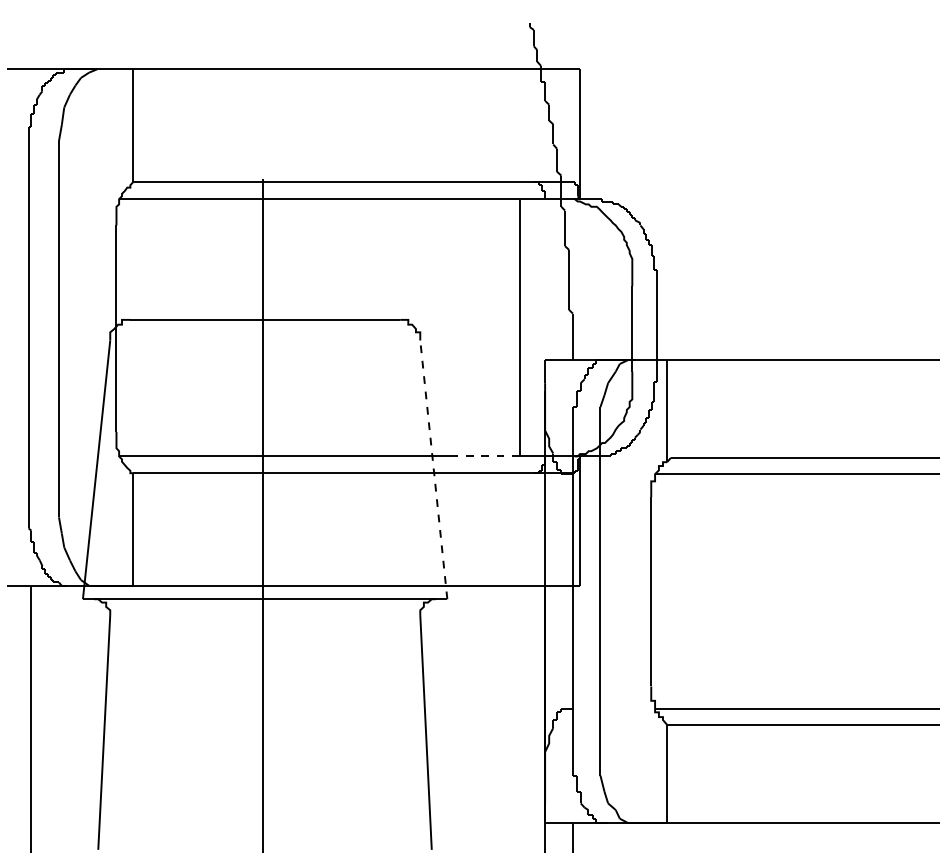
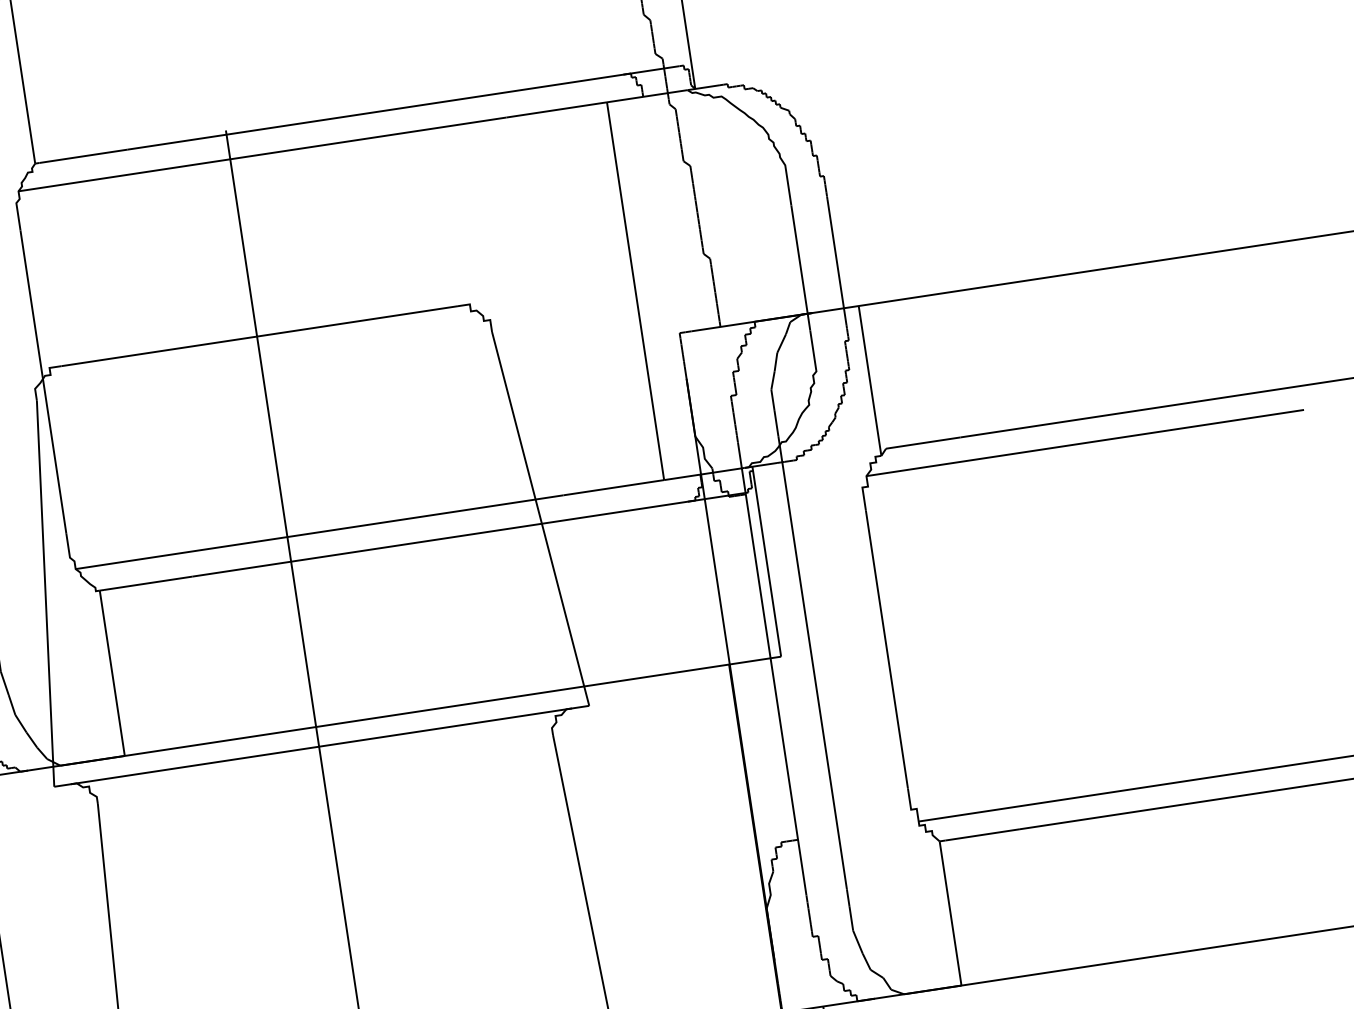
line: (485, 456) -> (613, 487), dashed -> solid
line: (433, 469) -> (540, 518), dashed -> solid

